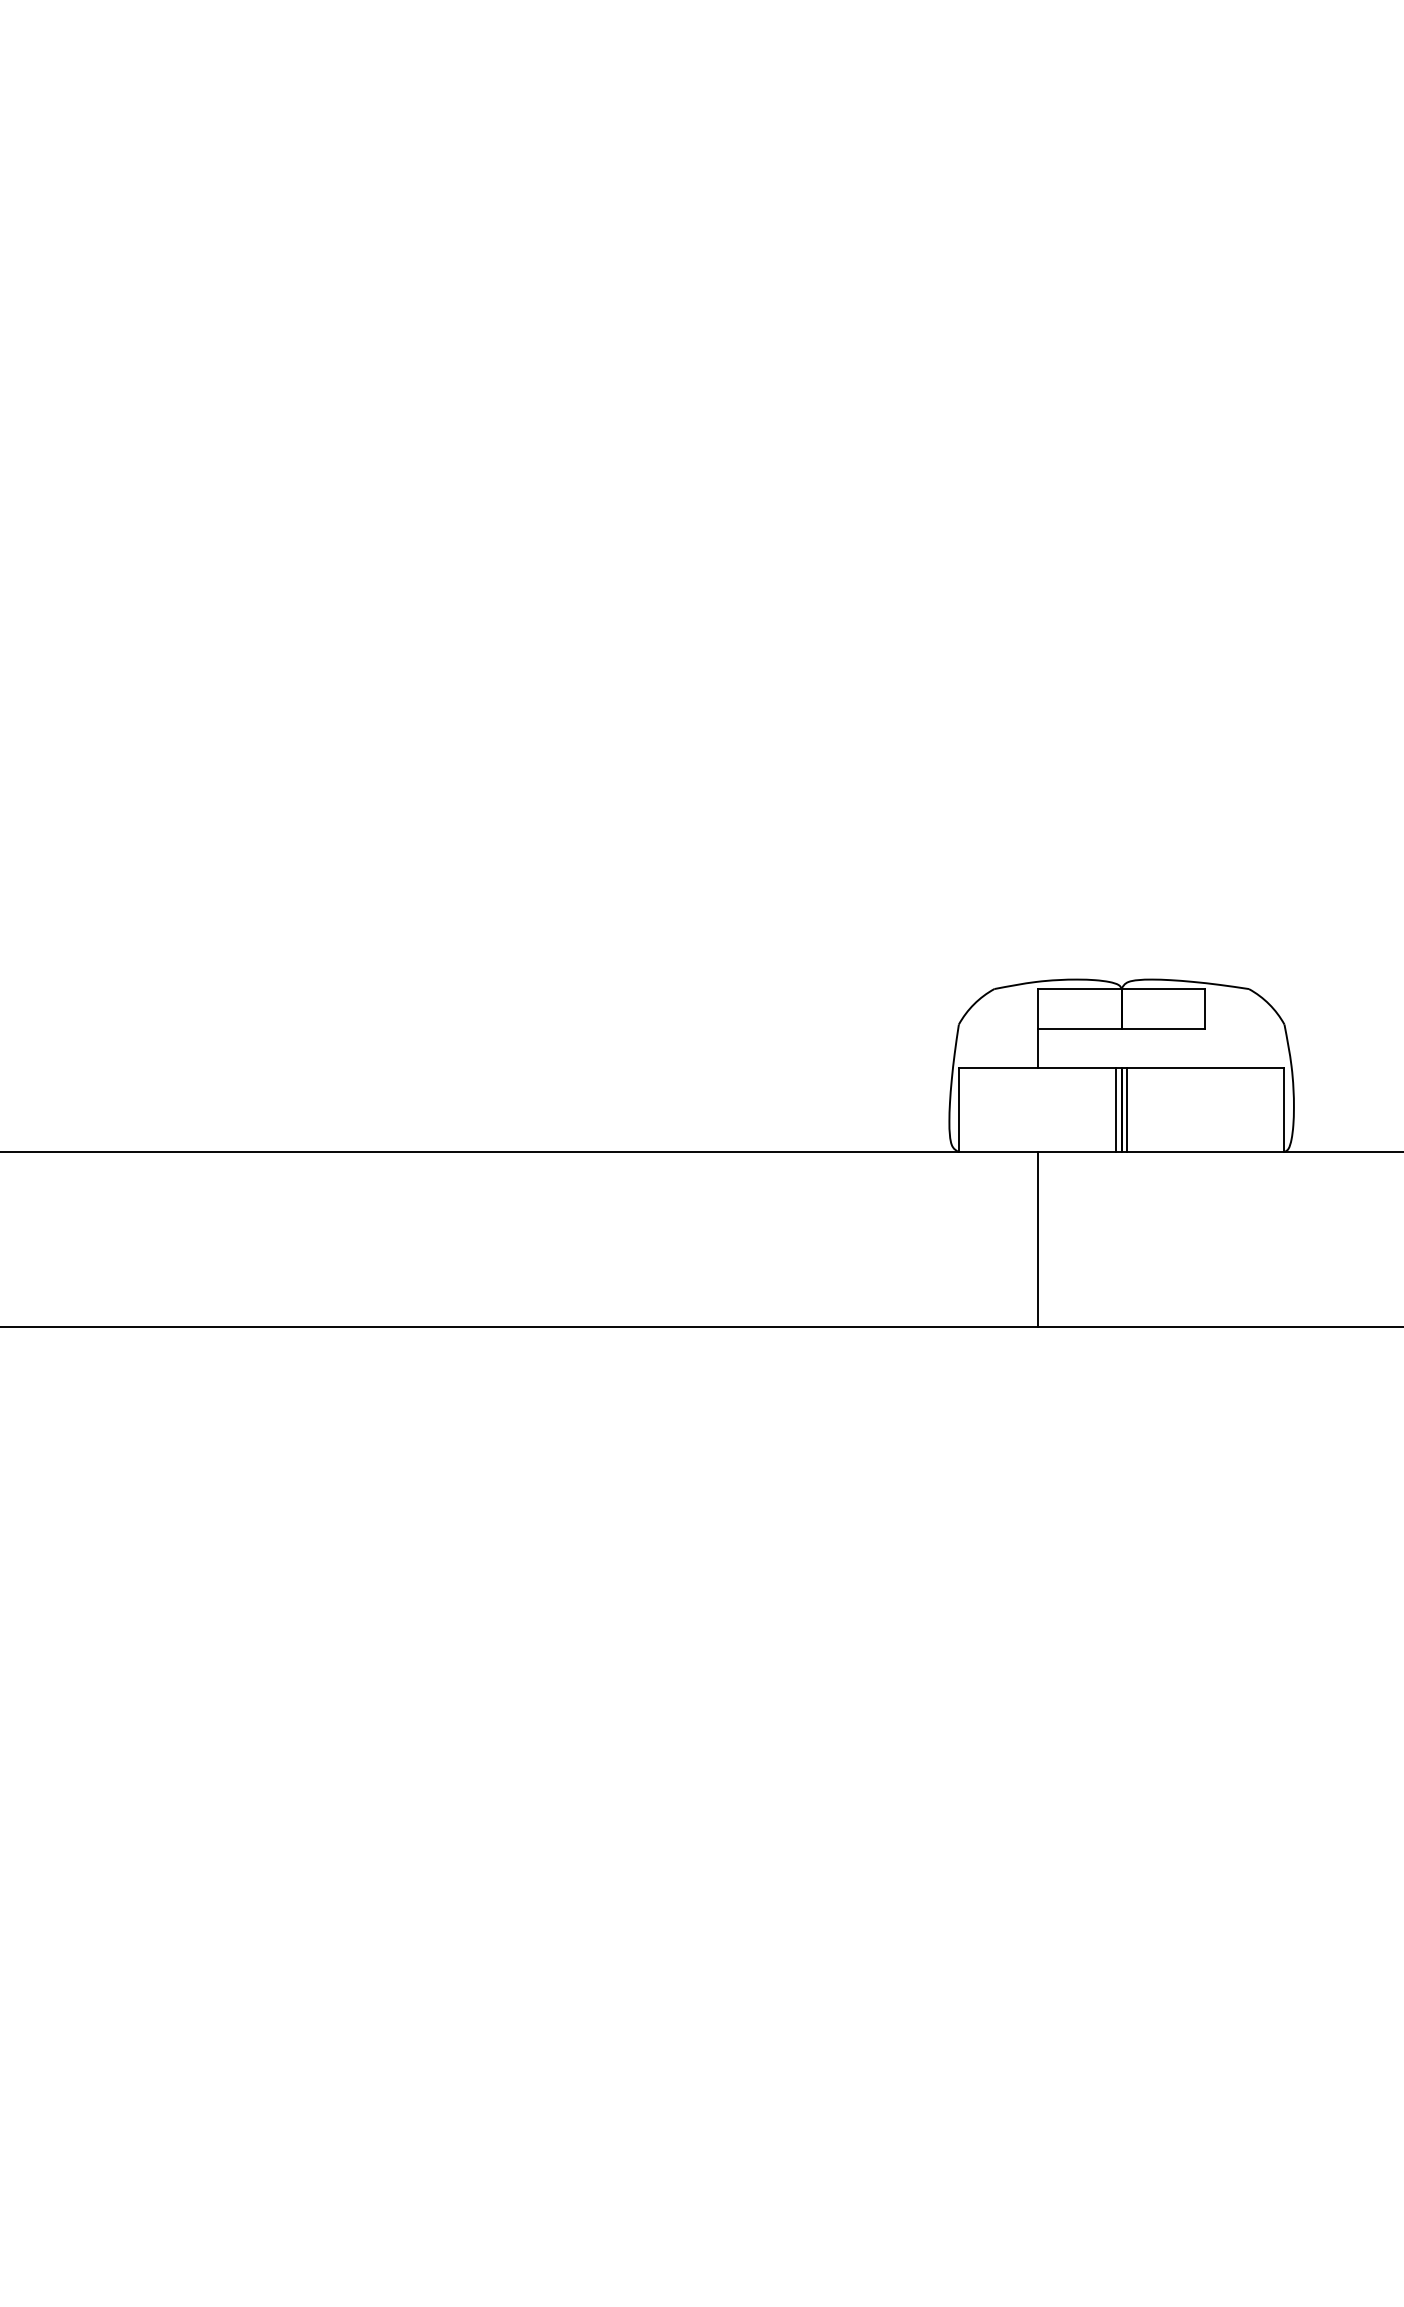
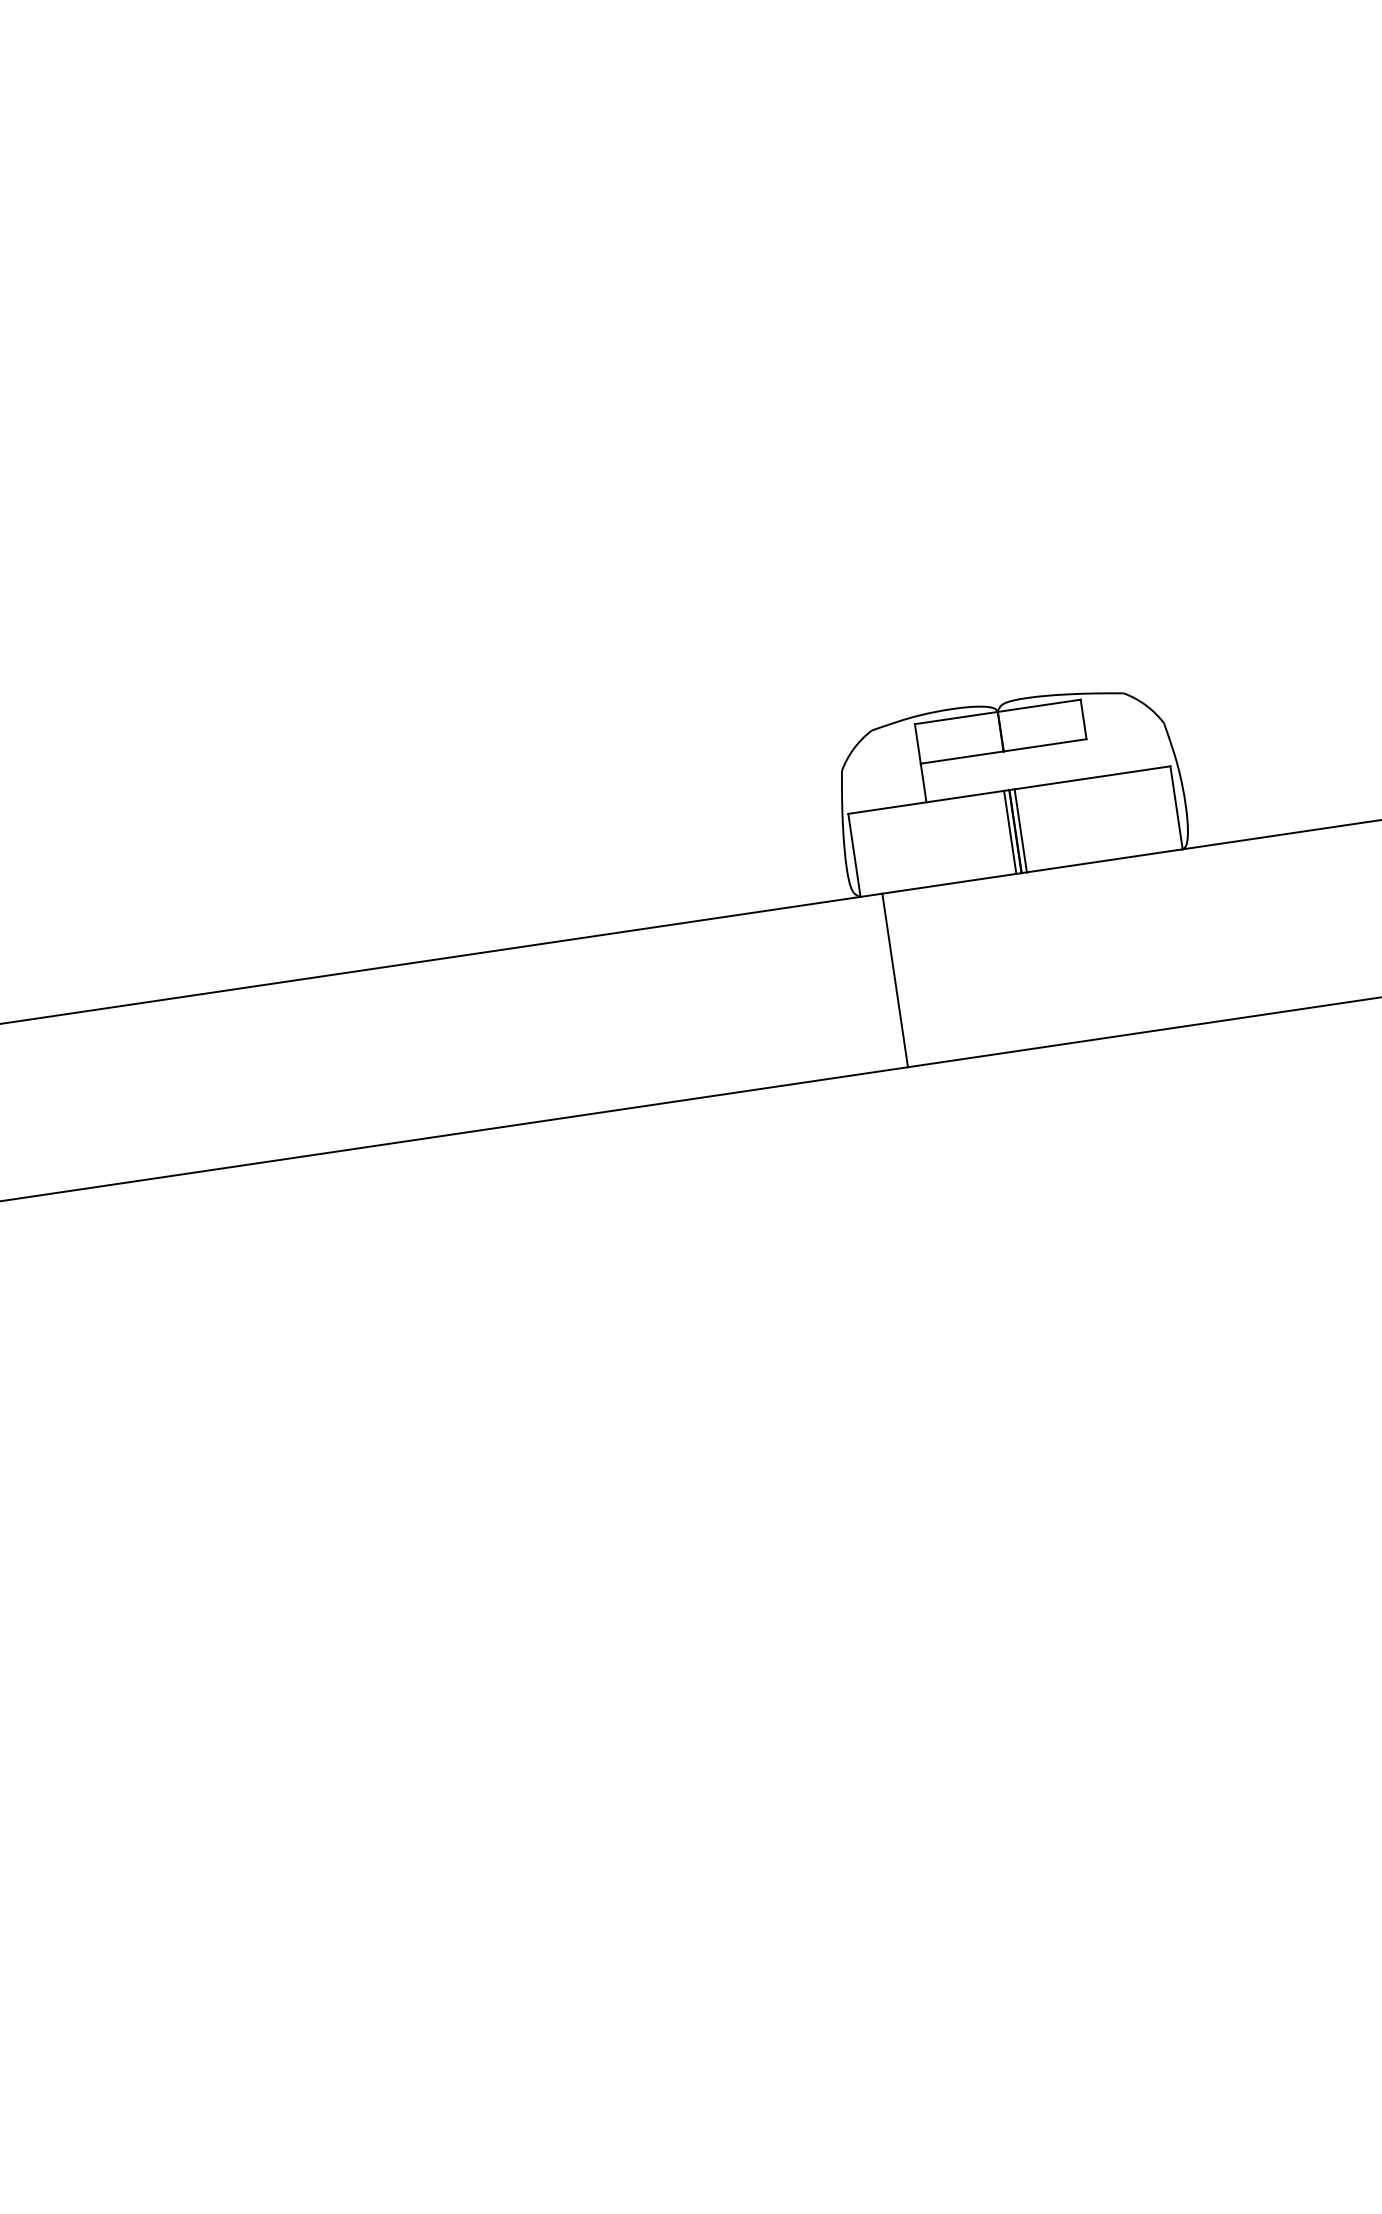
line: (1037, 1239) -> (894, 980), moved

